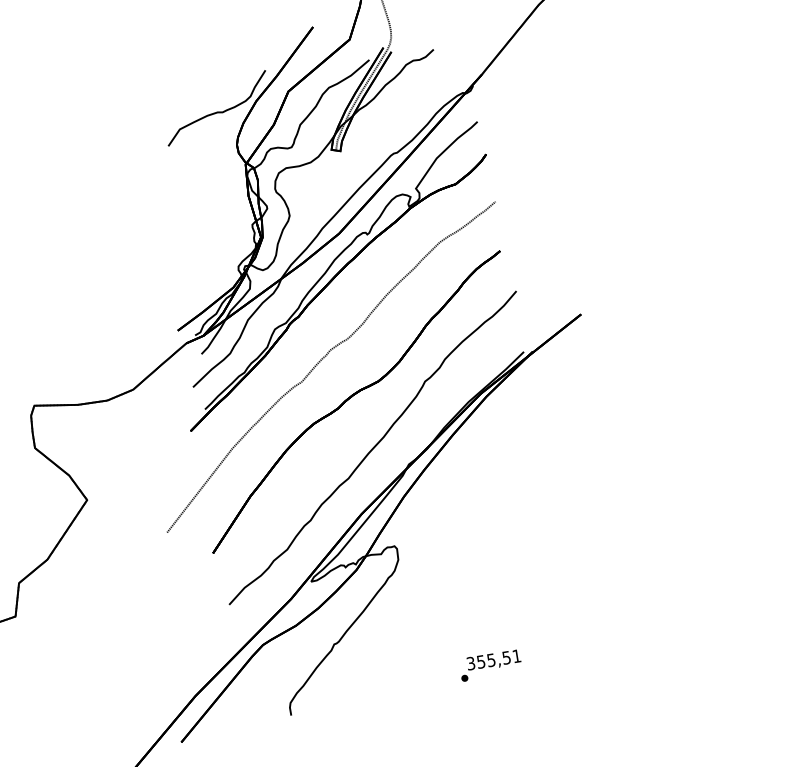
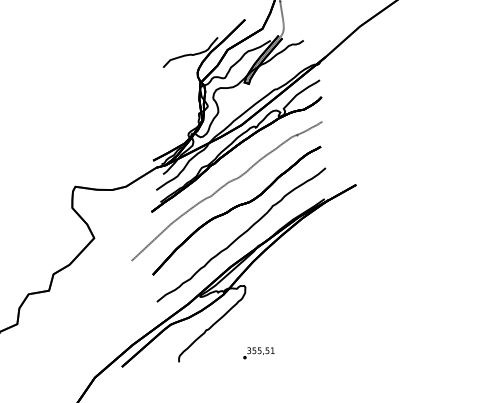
text: (489, 666) -> (258, 353), moved

